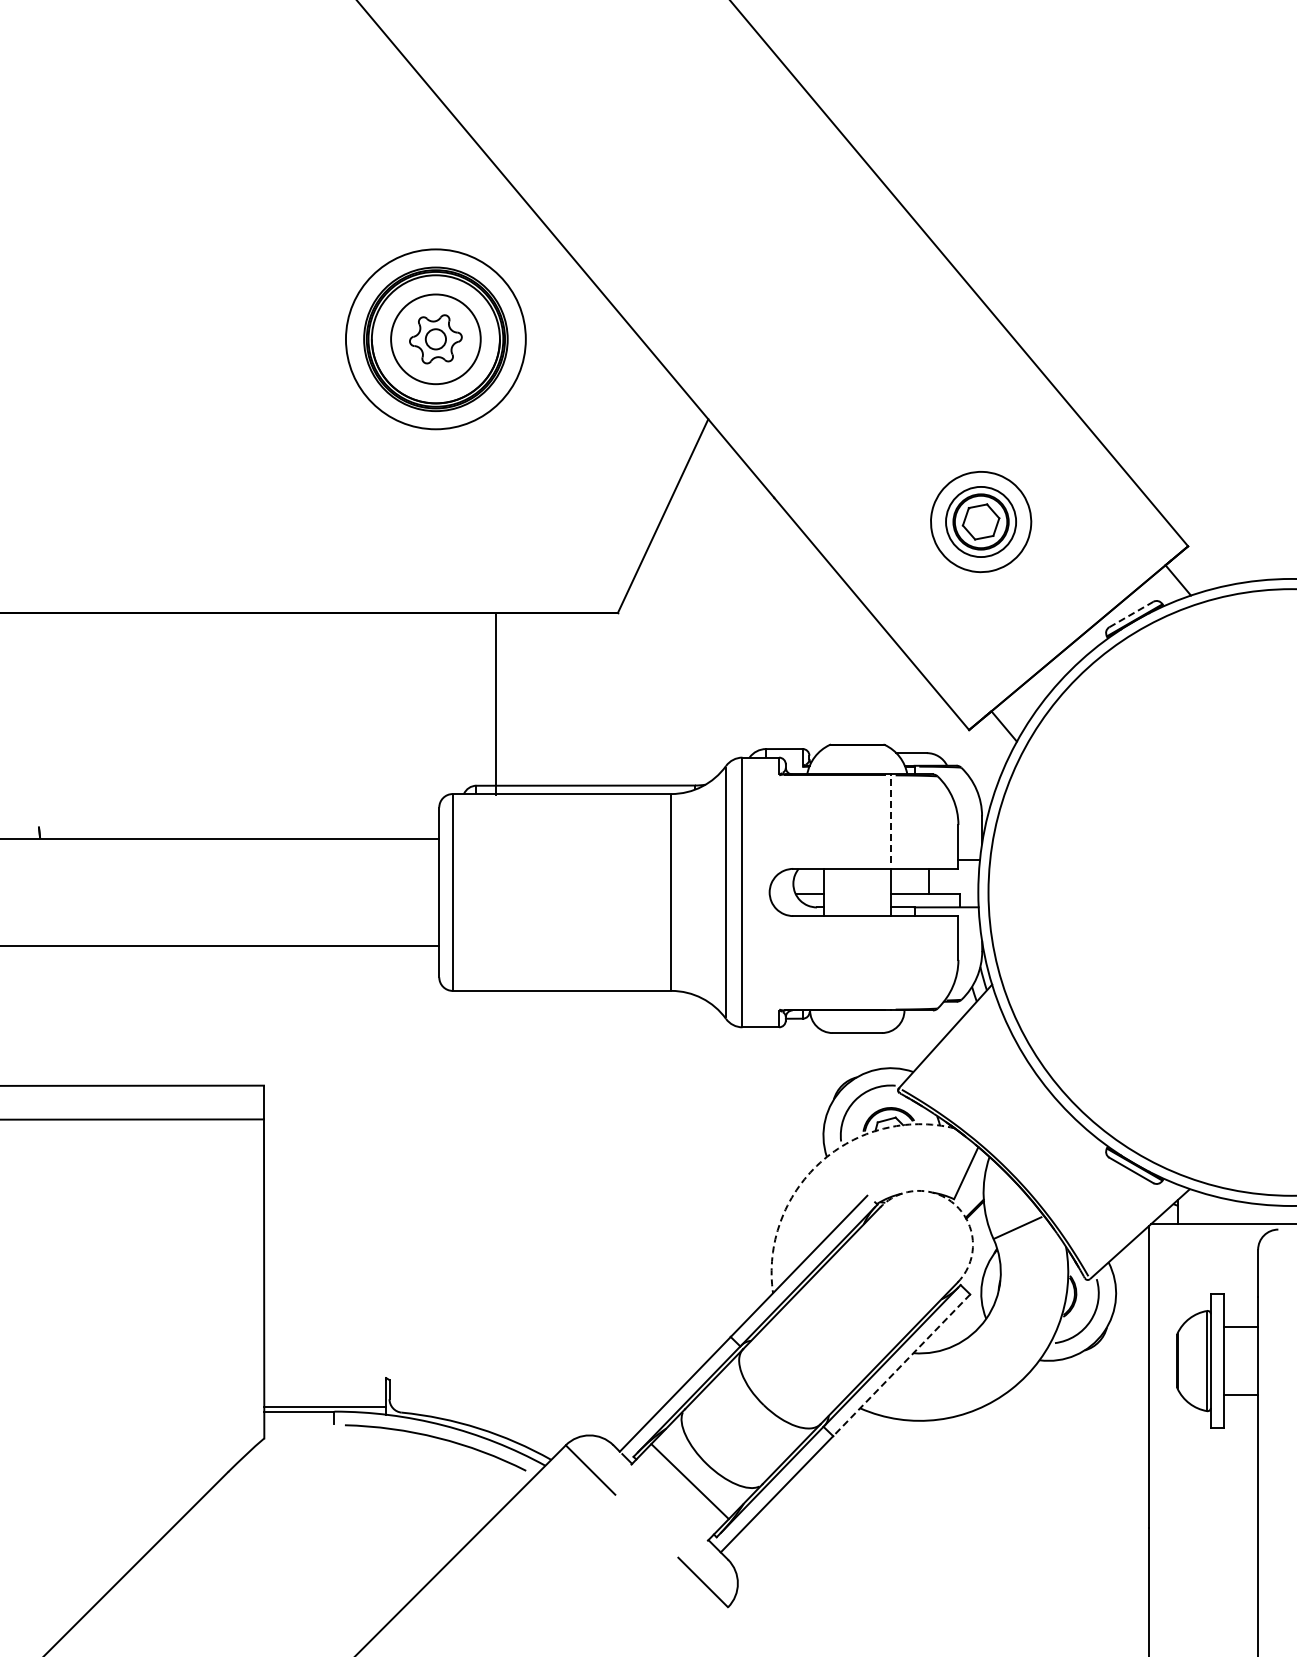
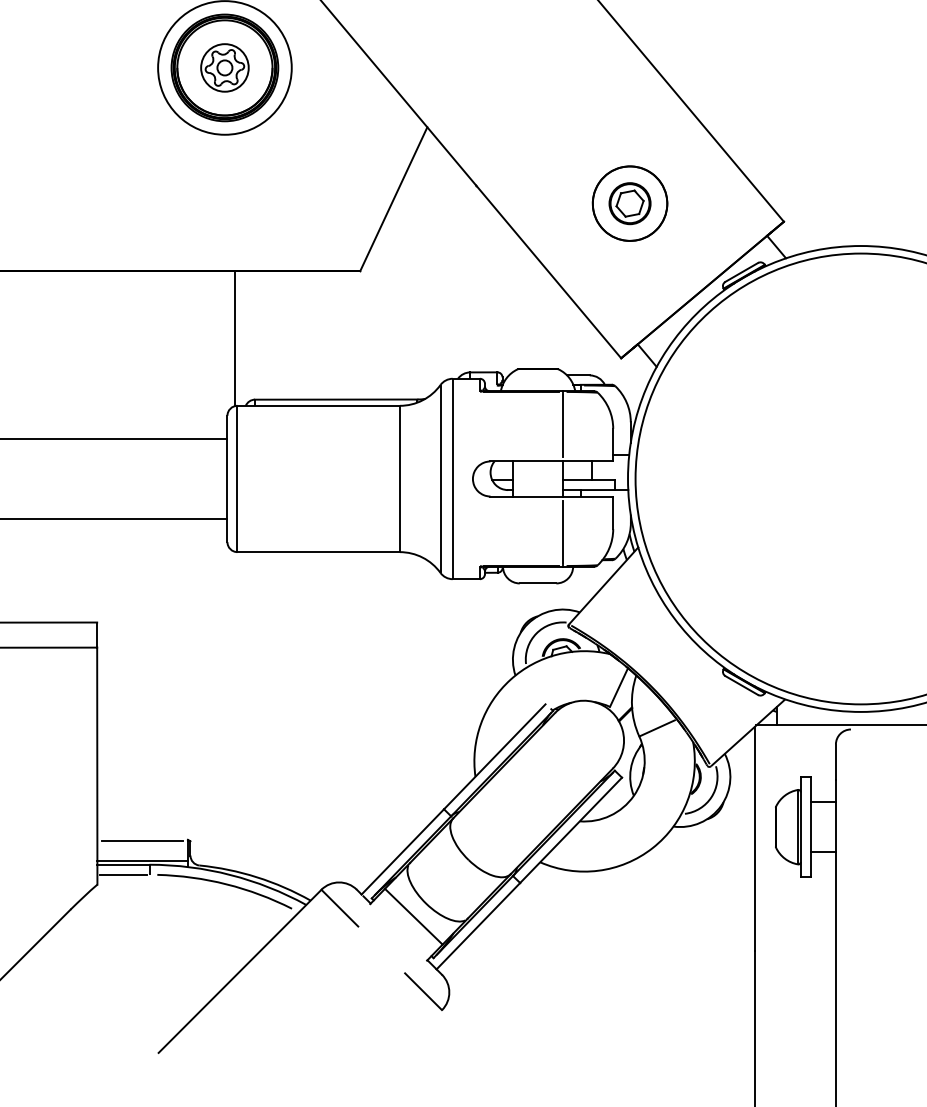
circle: (435, 339) -> (224, 68), size x0.71
circle: (980, 521) -> (629, 203), size x1.43
line: (1131, 614) -> (741, 272), dashed -> solid
line: (496, 703) -> (235, 338), moved
line: (891, 820) -> (563, 425), dashed -> solid
line: (891, 963) -> (563, 531), added
arc: (820, 1162) -> (510, 679), dashed -> solid
arc: (956, 1206) -> (611, 712), dashed -> solid
line: (901, 1365) -> (570, 830), dashed -> solid
line: (325, 1380) -> (142, 841), added
line: (298, 1425) -> (122, 875), added

